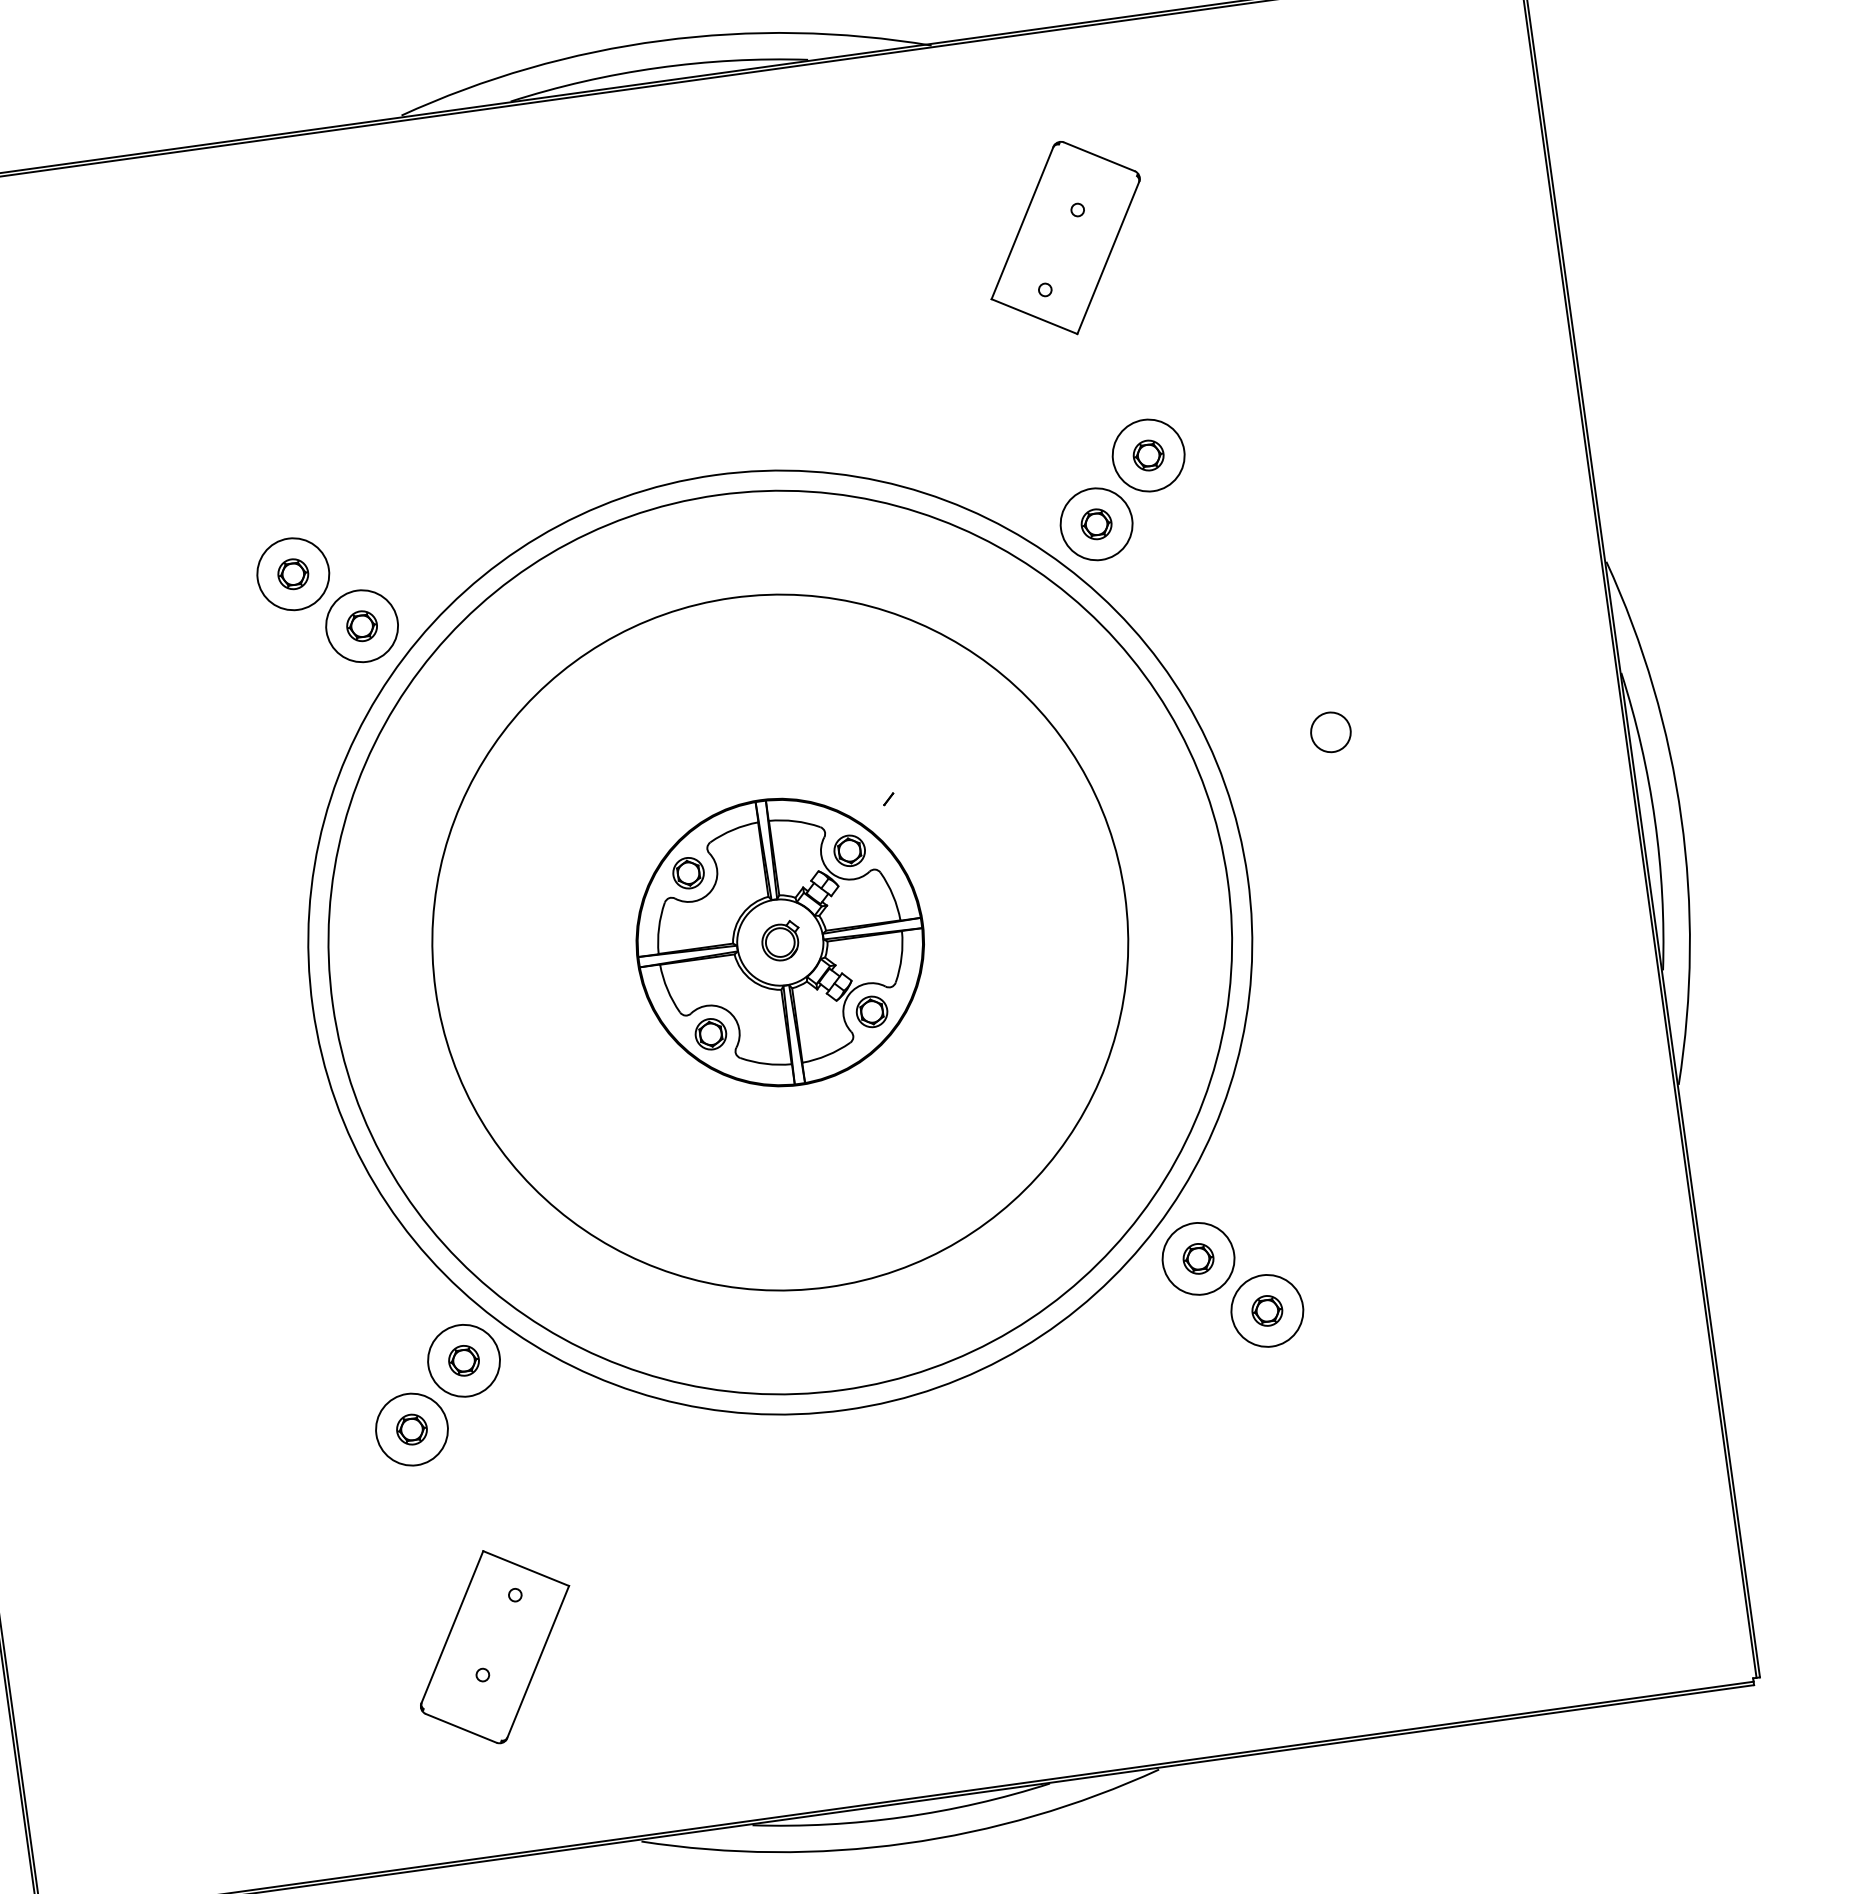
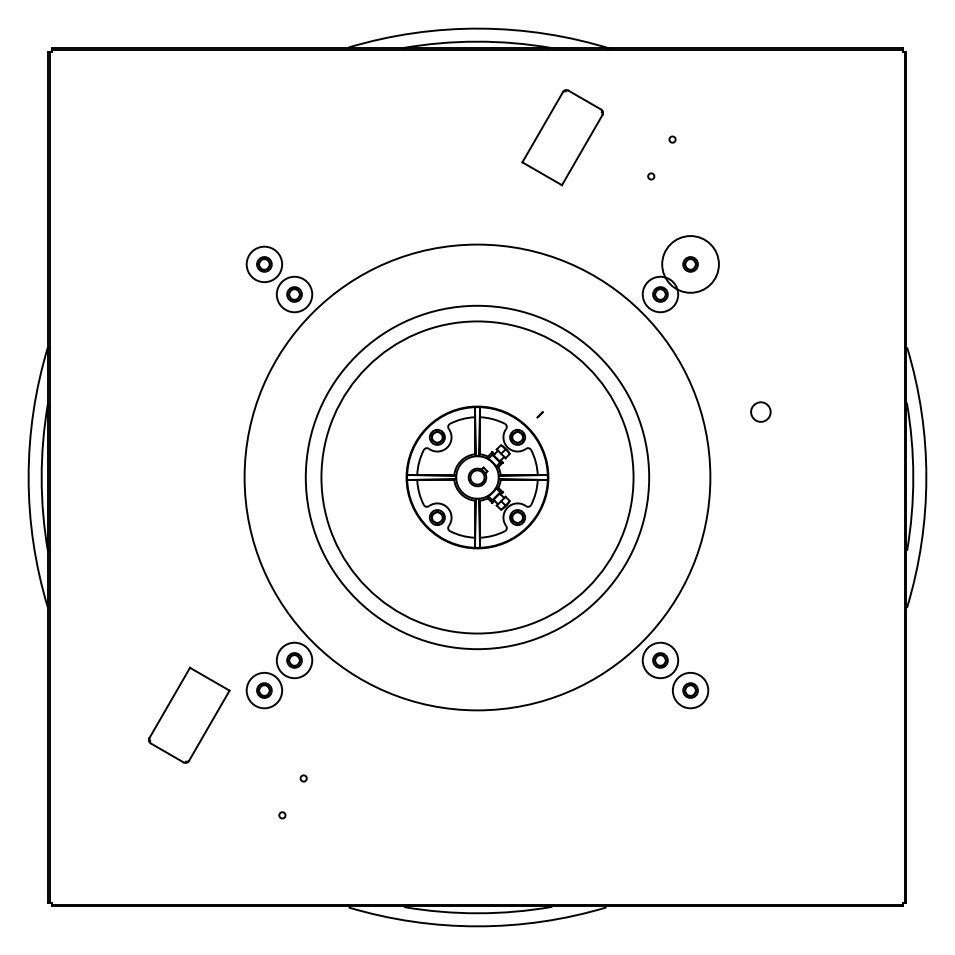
part: (1065, 238) -> (562, 137), moved
circle: (1148, 455) -> (690, 264), size x1.6
circle: (780, 942) -> (477, 477), size x0.7
part: (495, 1645) -> (189, 714), moved

